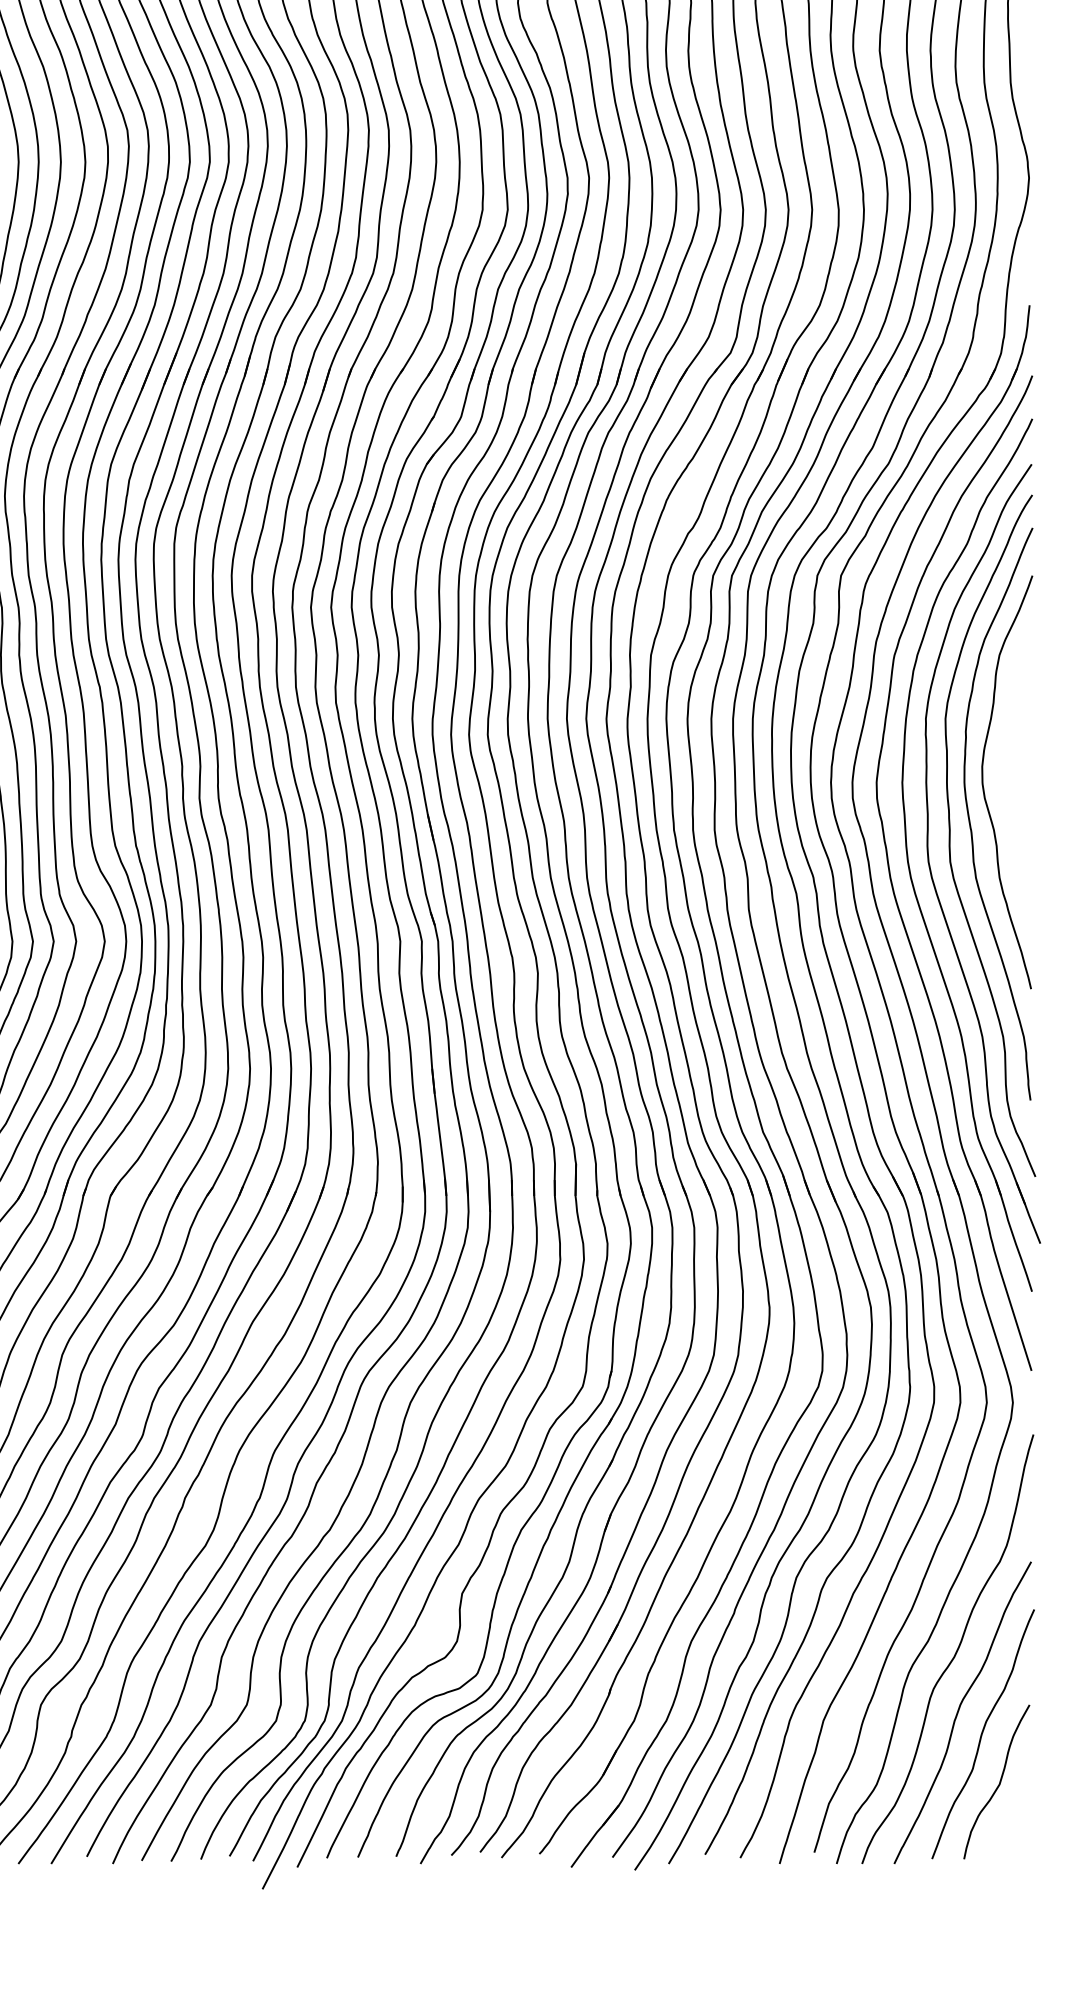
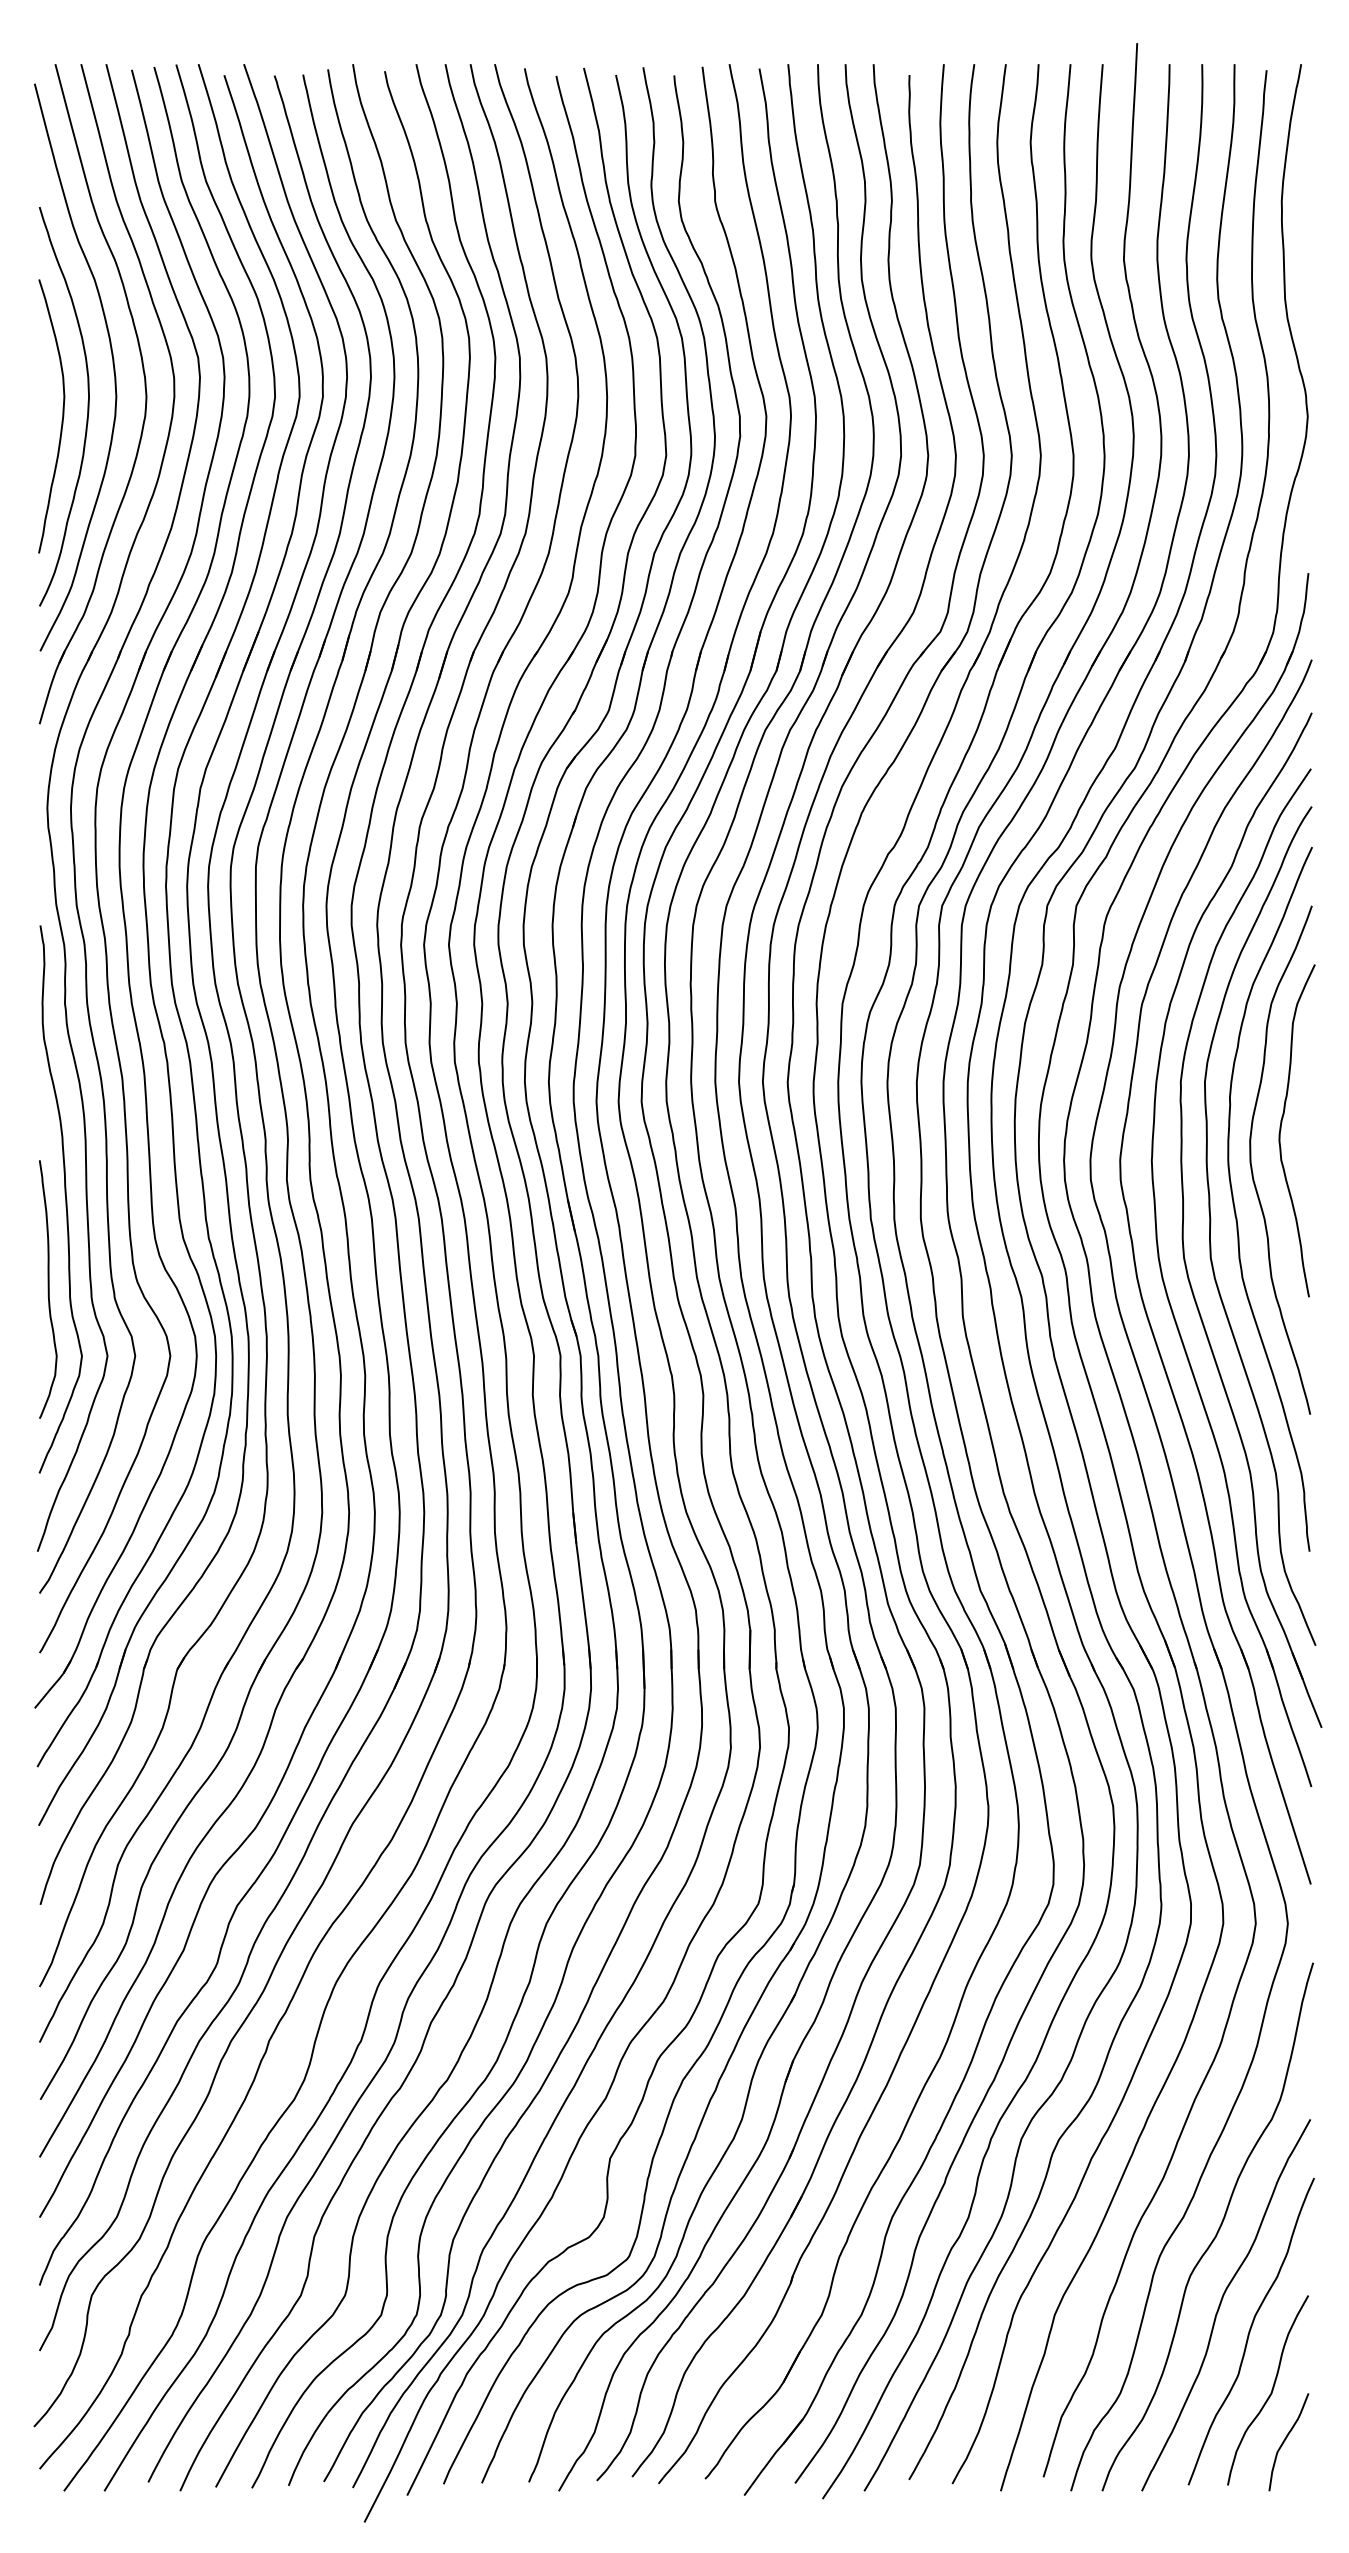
curve: (1007, 758) -> (1281, 1130), added
curve: (1011, 1821) -> (1286, 2439), added

